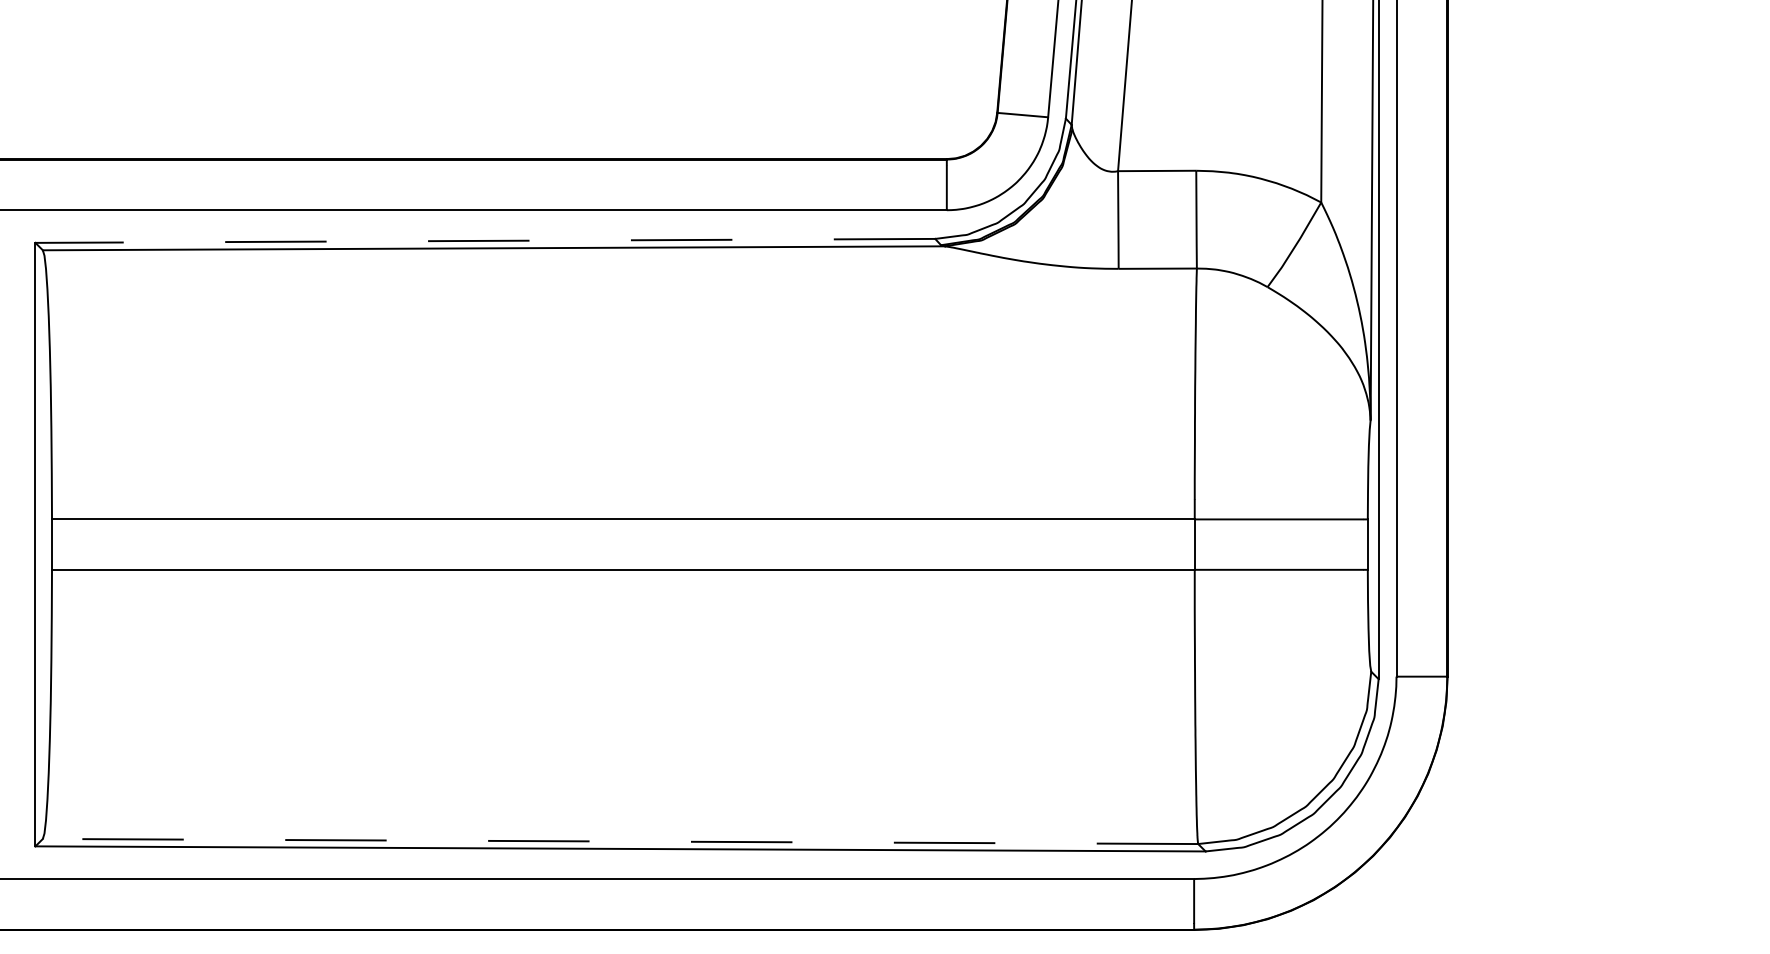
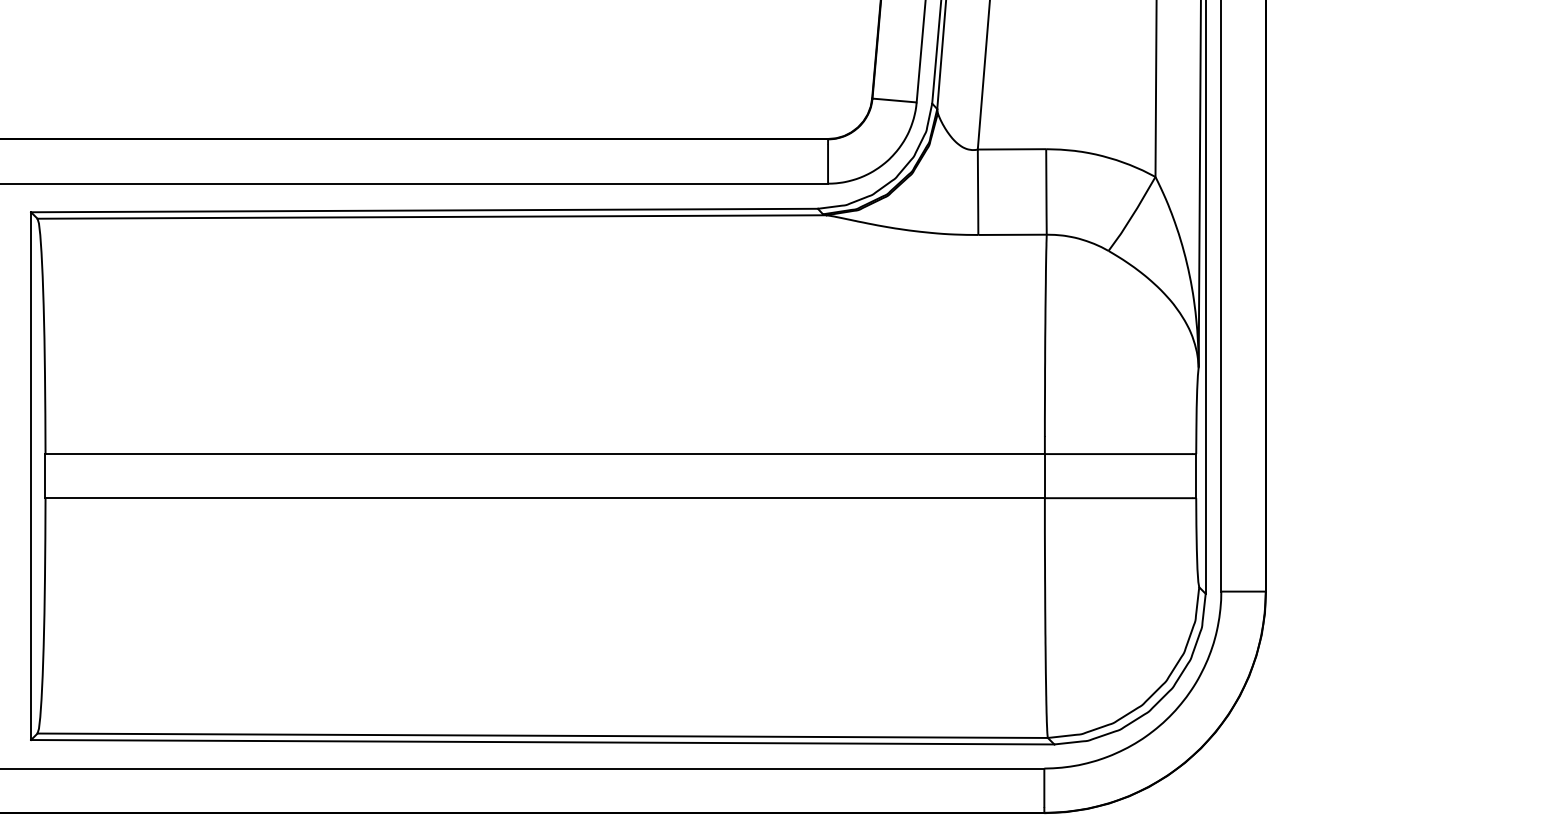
line: (485, 240) -> (424, 210), dashed -> solid
line: (620, 841) -> (542, 735), dashed -> solid

